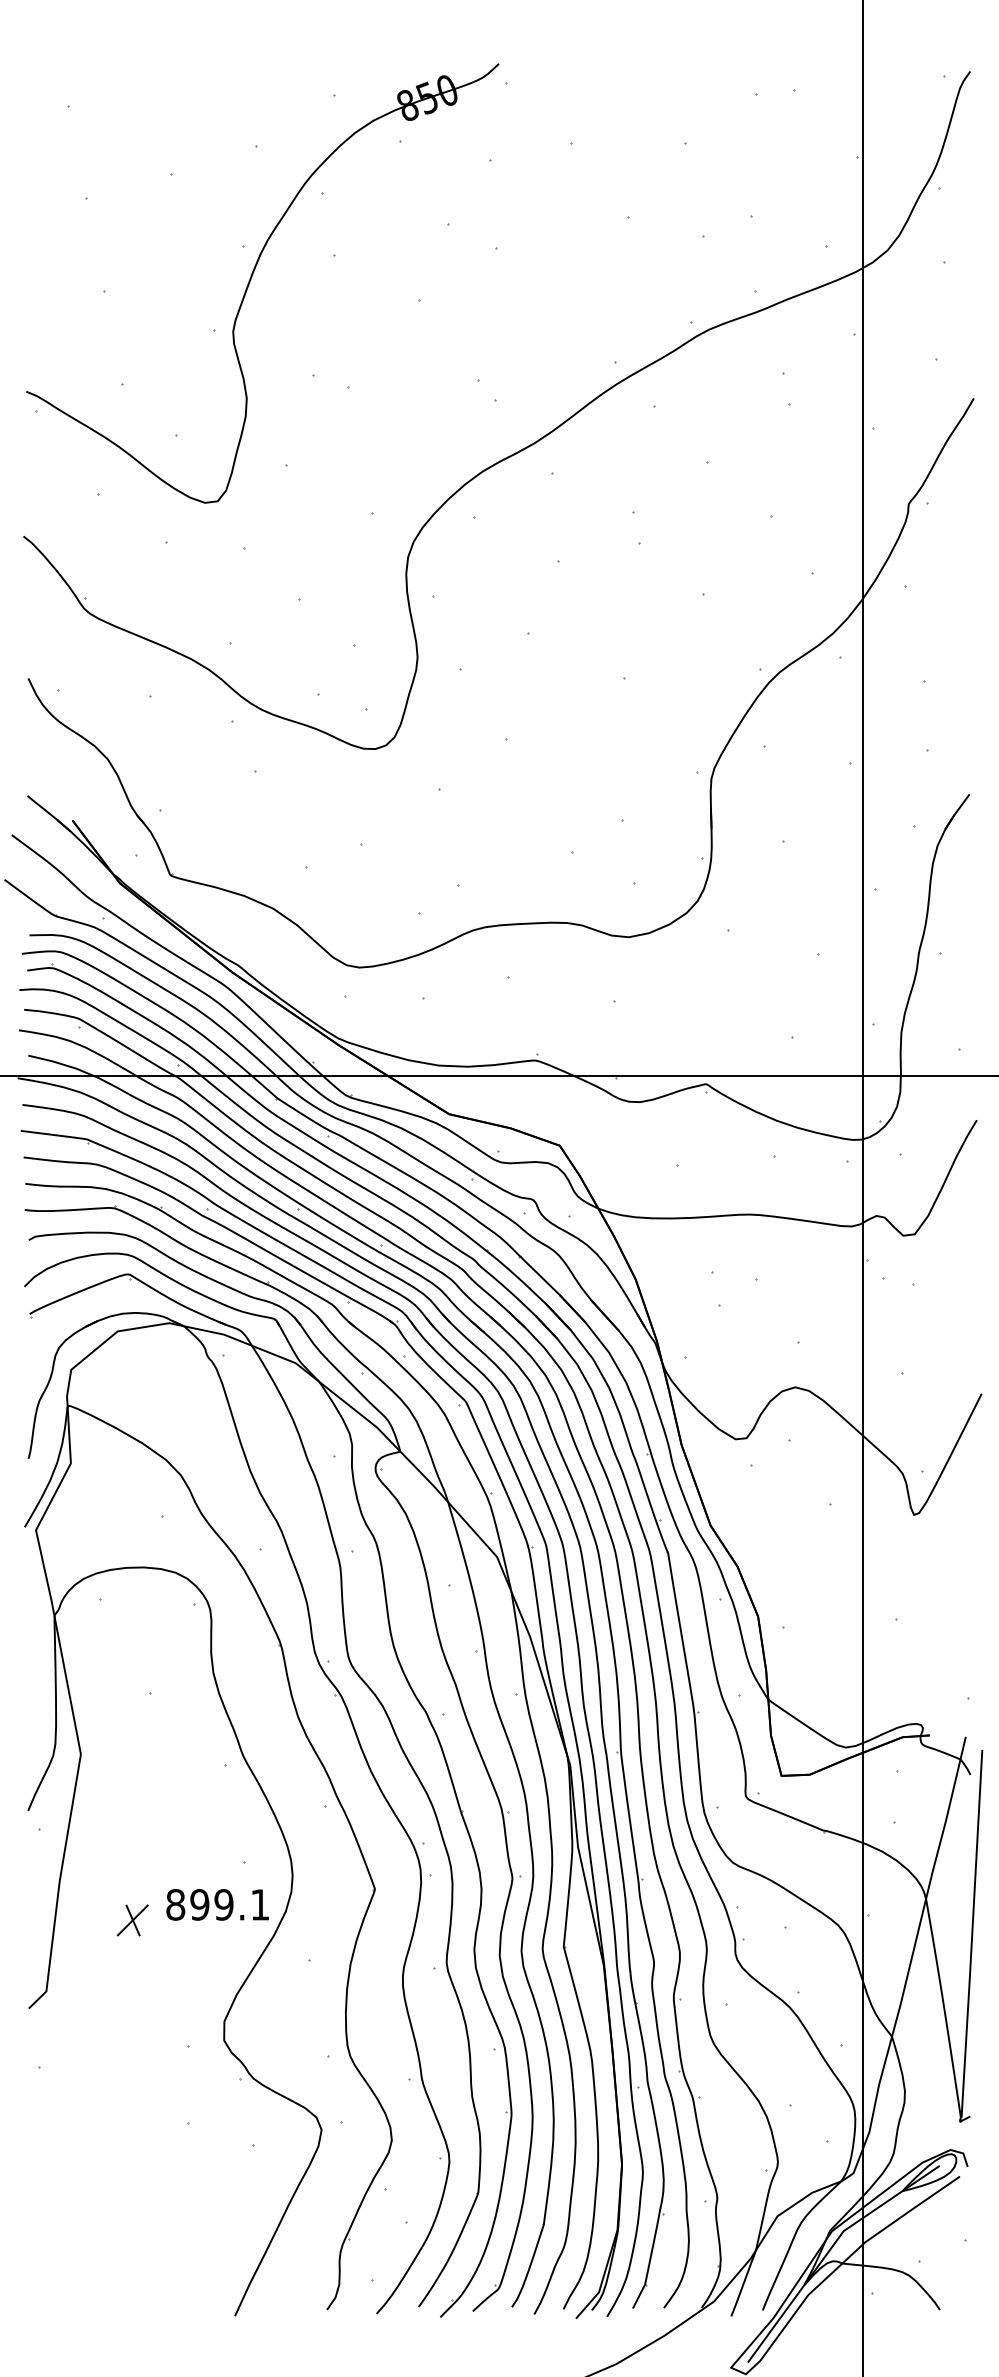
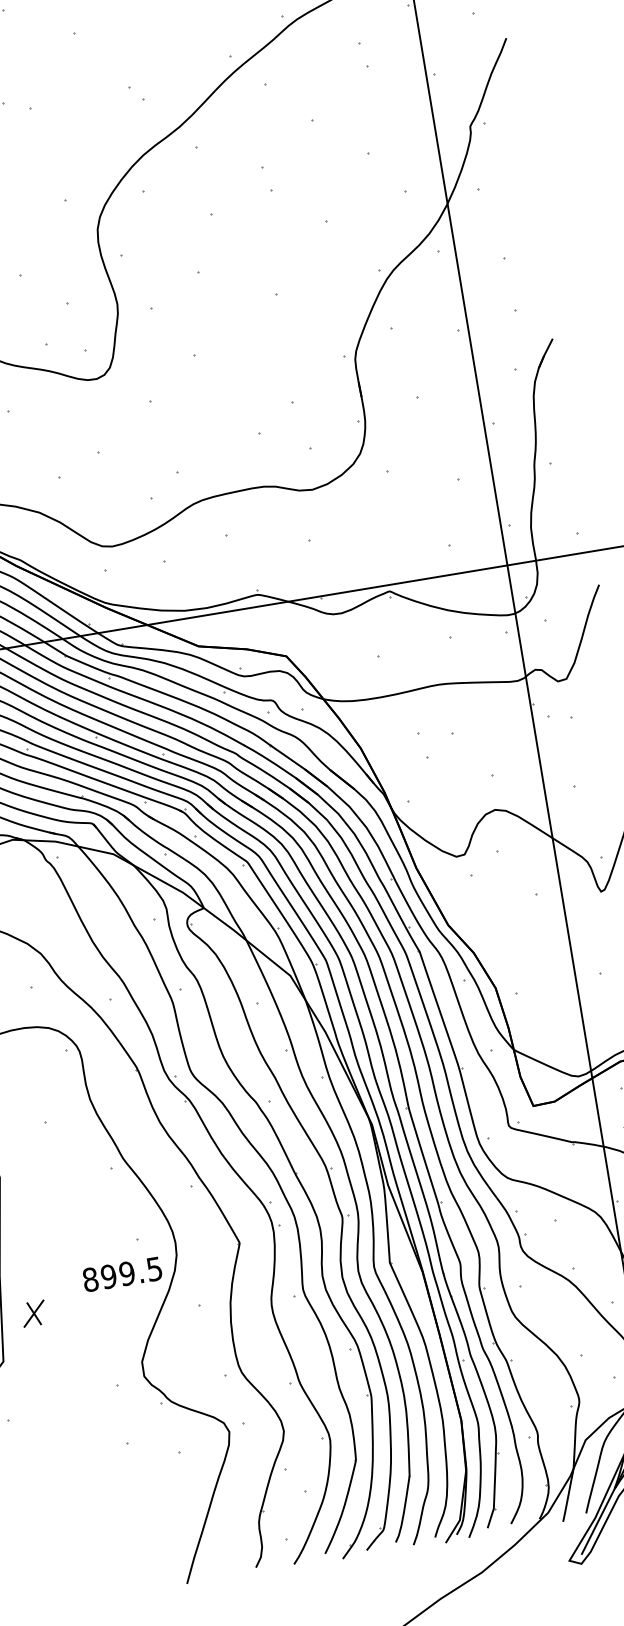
text: (260, 1904) -> (154, 1268), 899.1 -> 899.5
part: (132, 1920) -> (33, 1313), moved

